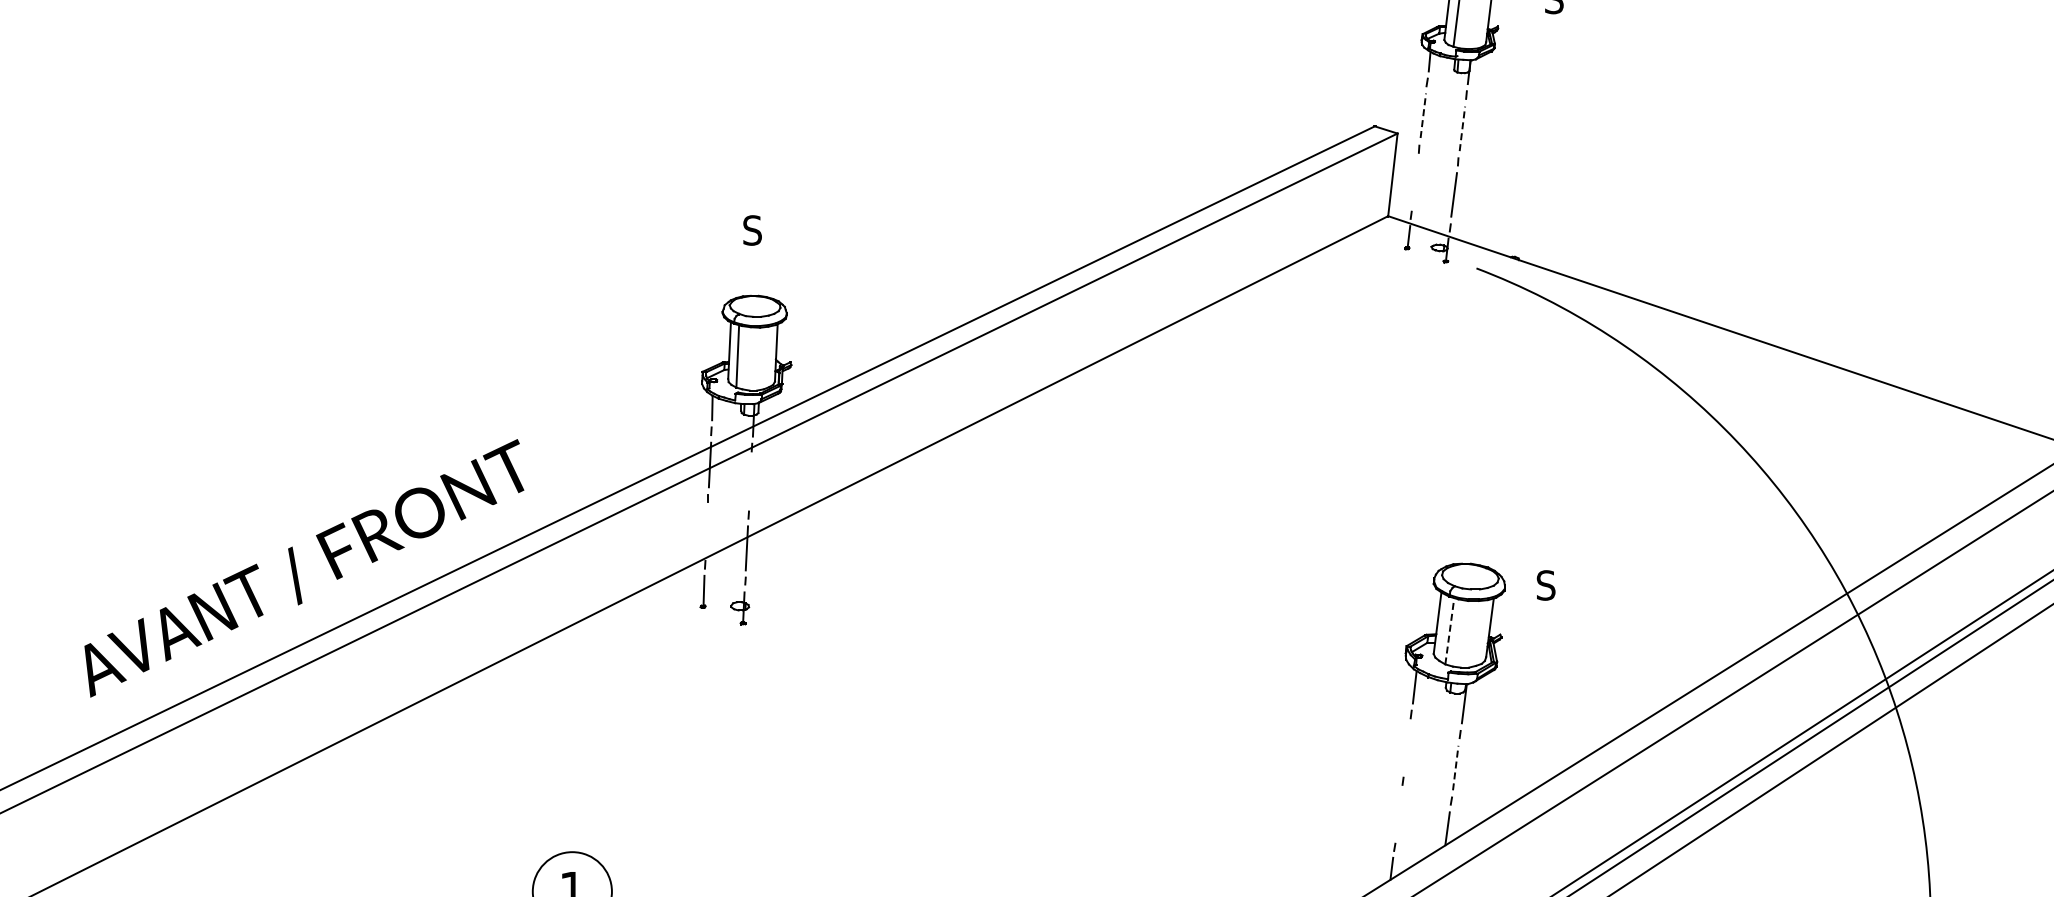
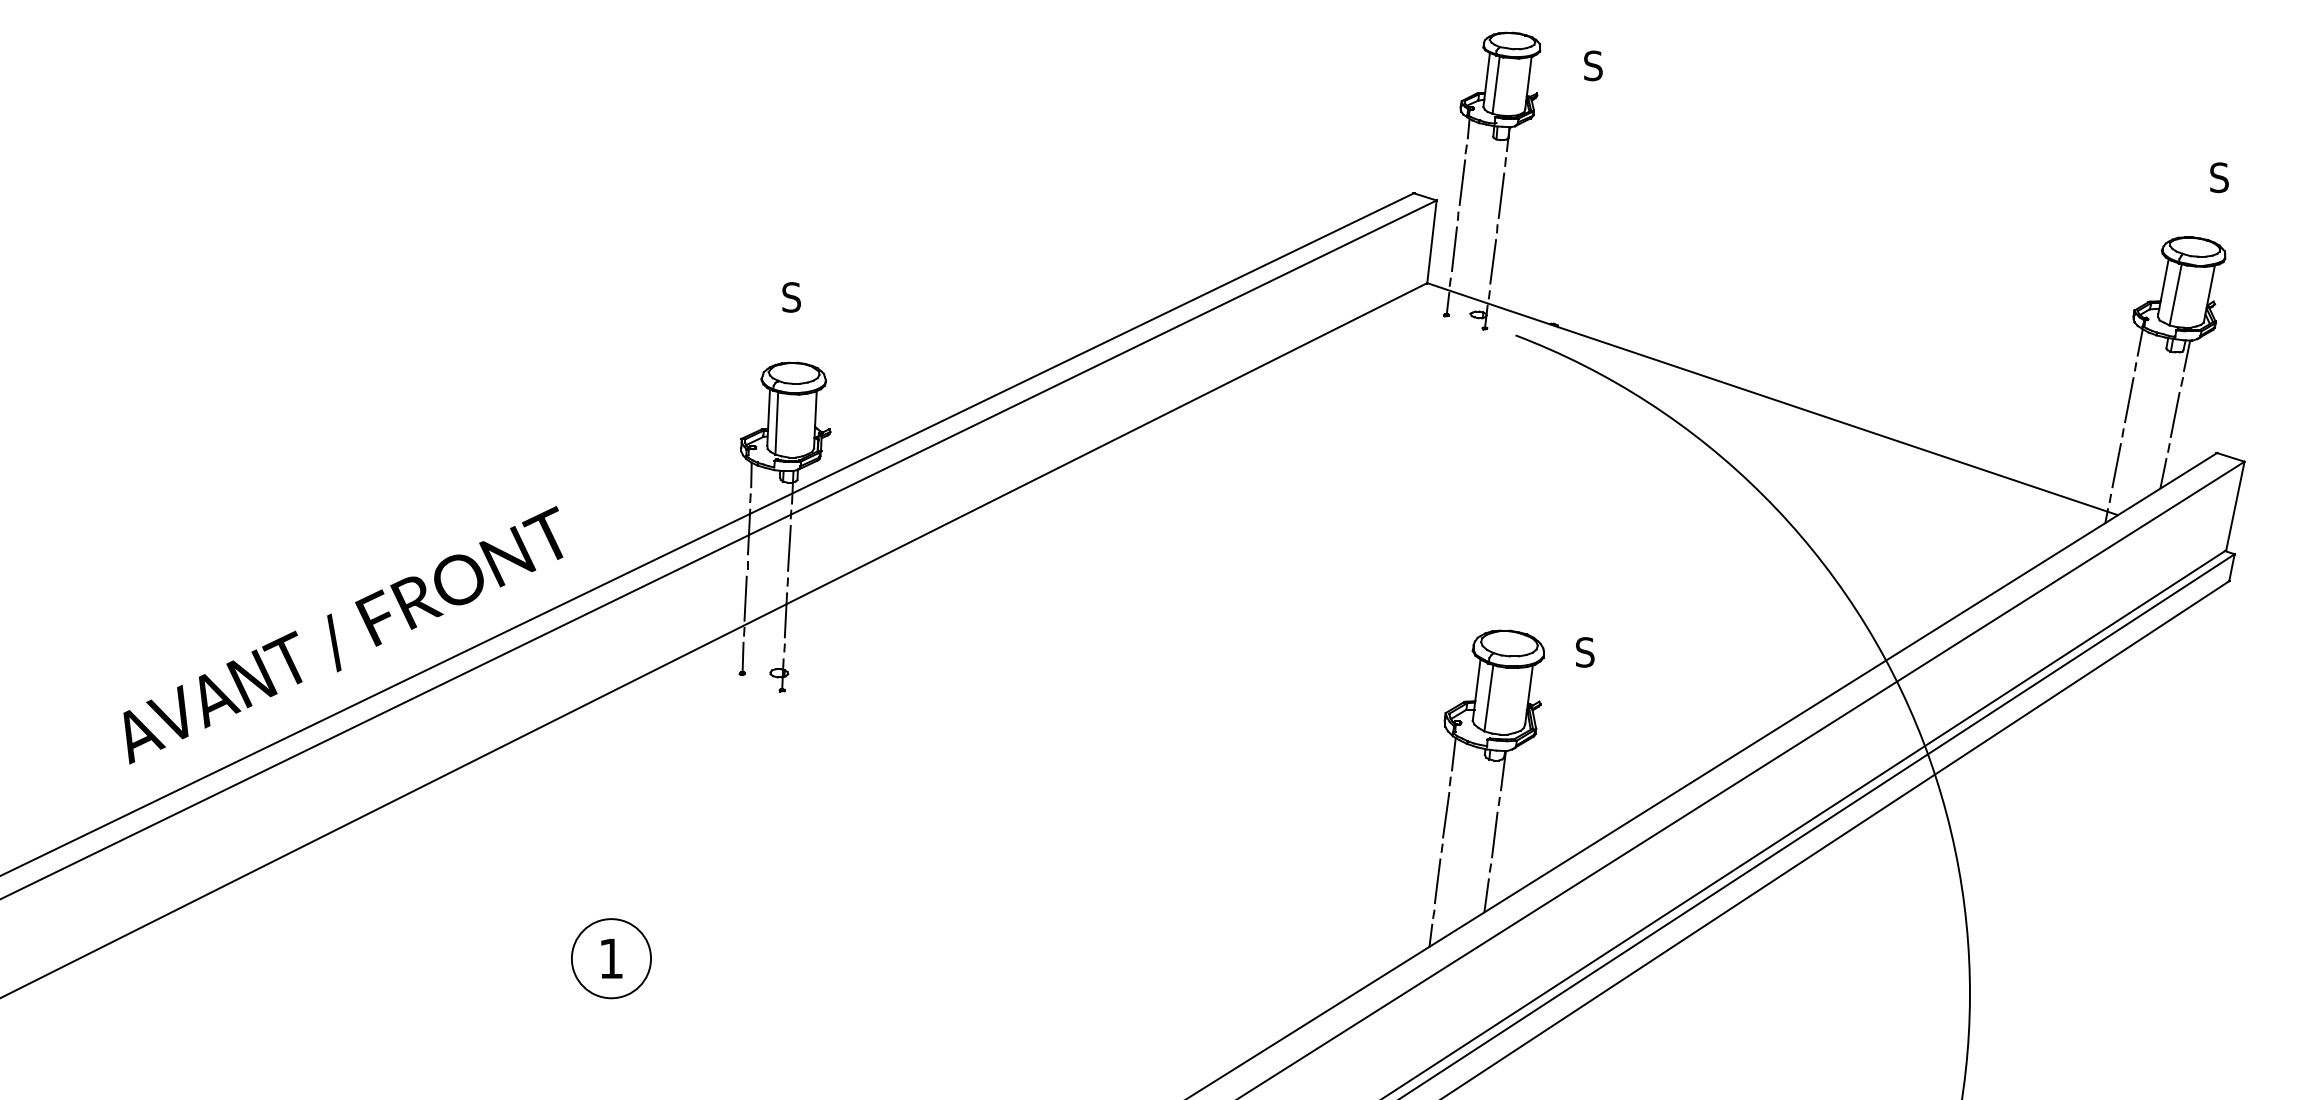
line: (1423, 115) -> (1462, 182), dashed -> solid
line: (1462, 128) -> (1501, 195), dashed -> solid
line: (1415, 182) -> (1454, 249), added
line: (750, 481) -> (789, 548), added
line: (706, 531) -> (745, 598), added
line: (1449, 630) -> (1488, 697), dashed -> solid
line: (1407, 747) -> (1446, 814), added
line: (1455, 767) -> (1494, 834), dashed -> solid
line: (1398, 814) -> (1437, 881), added

